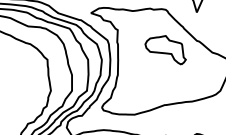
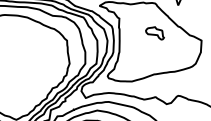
part: (164, 50) -> (154, 33), size x0.6

